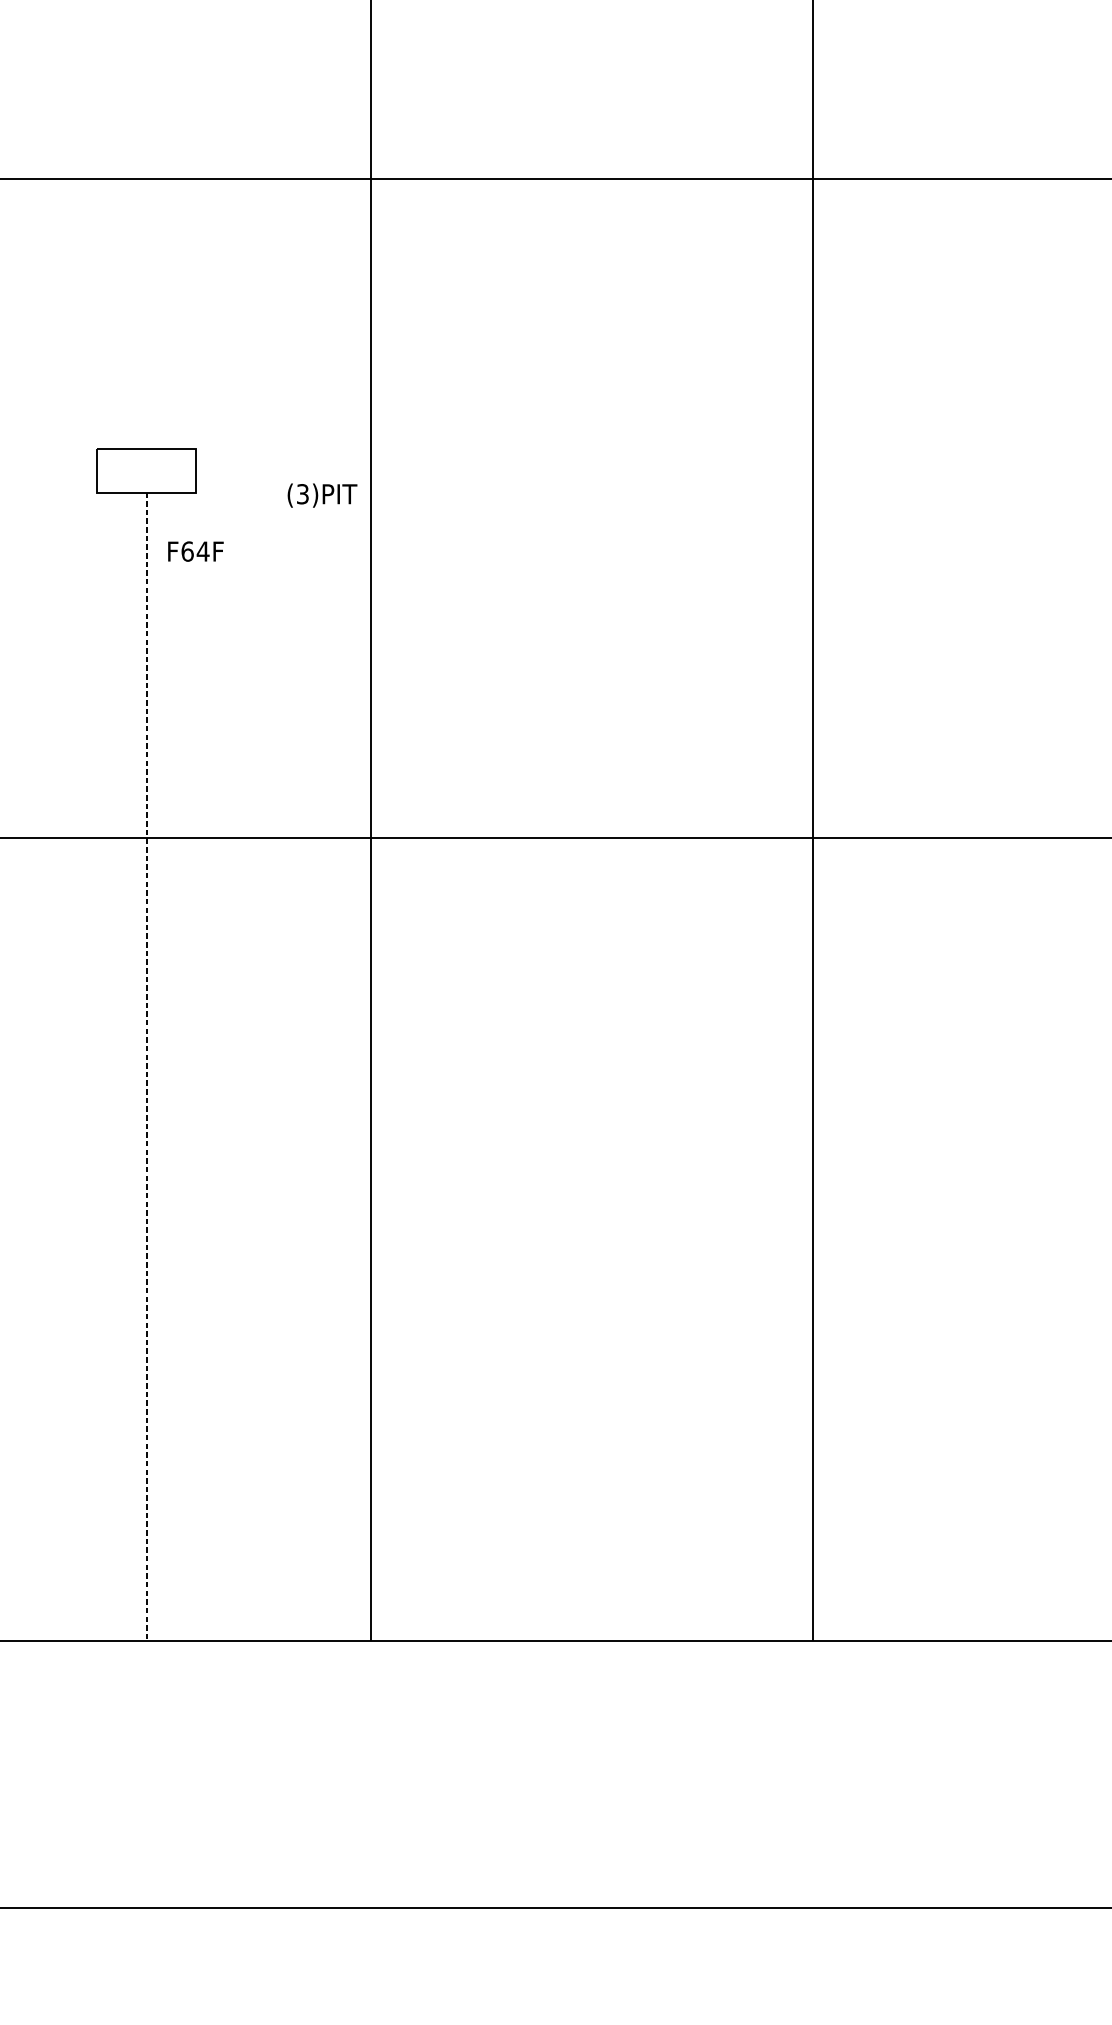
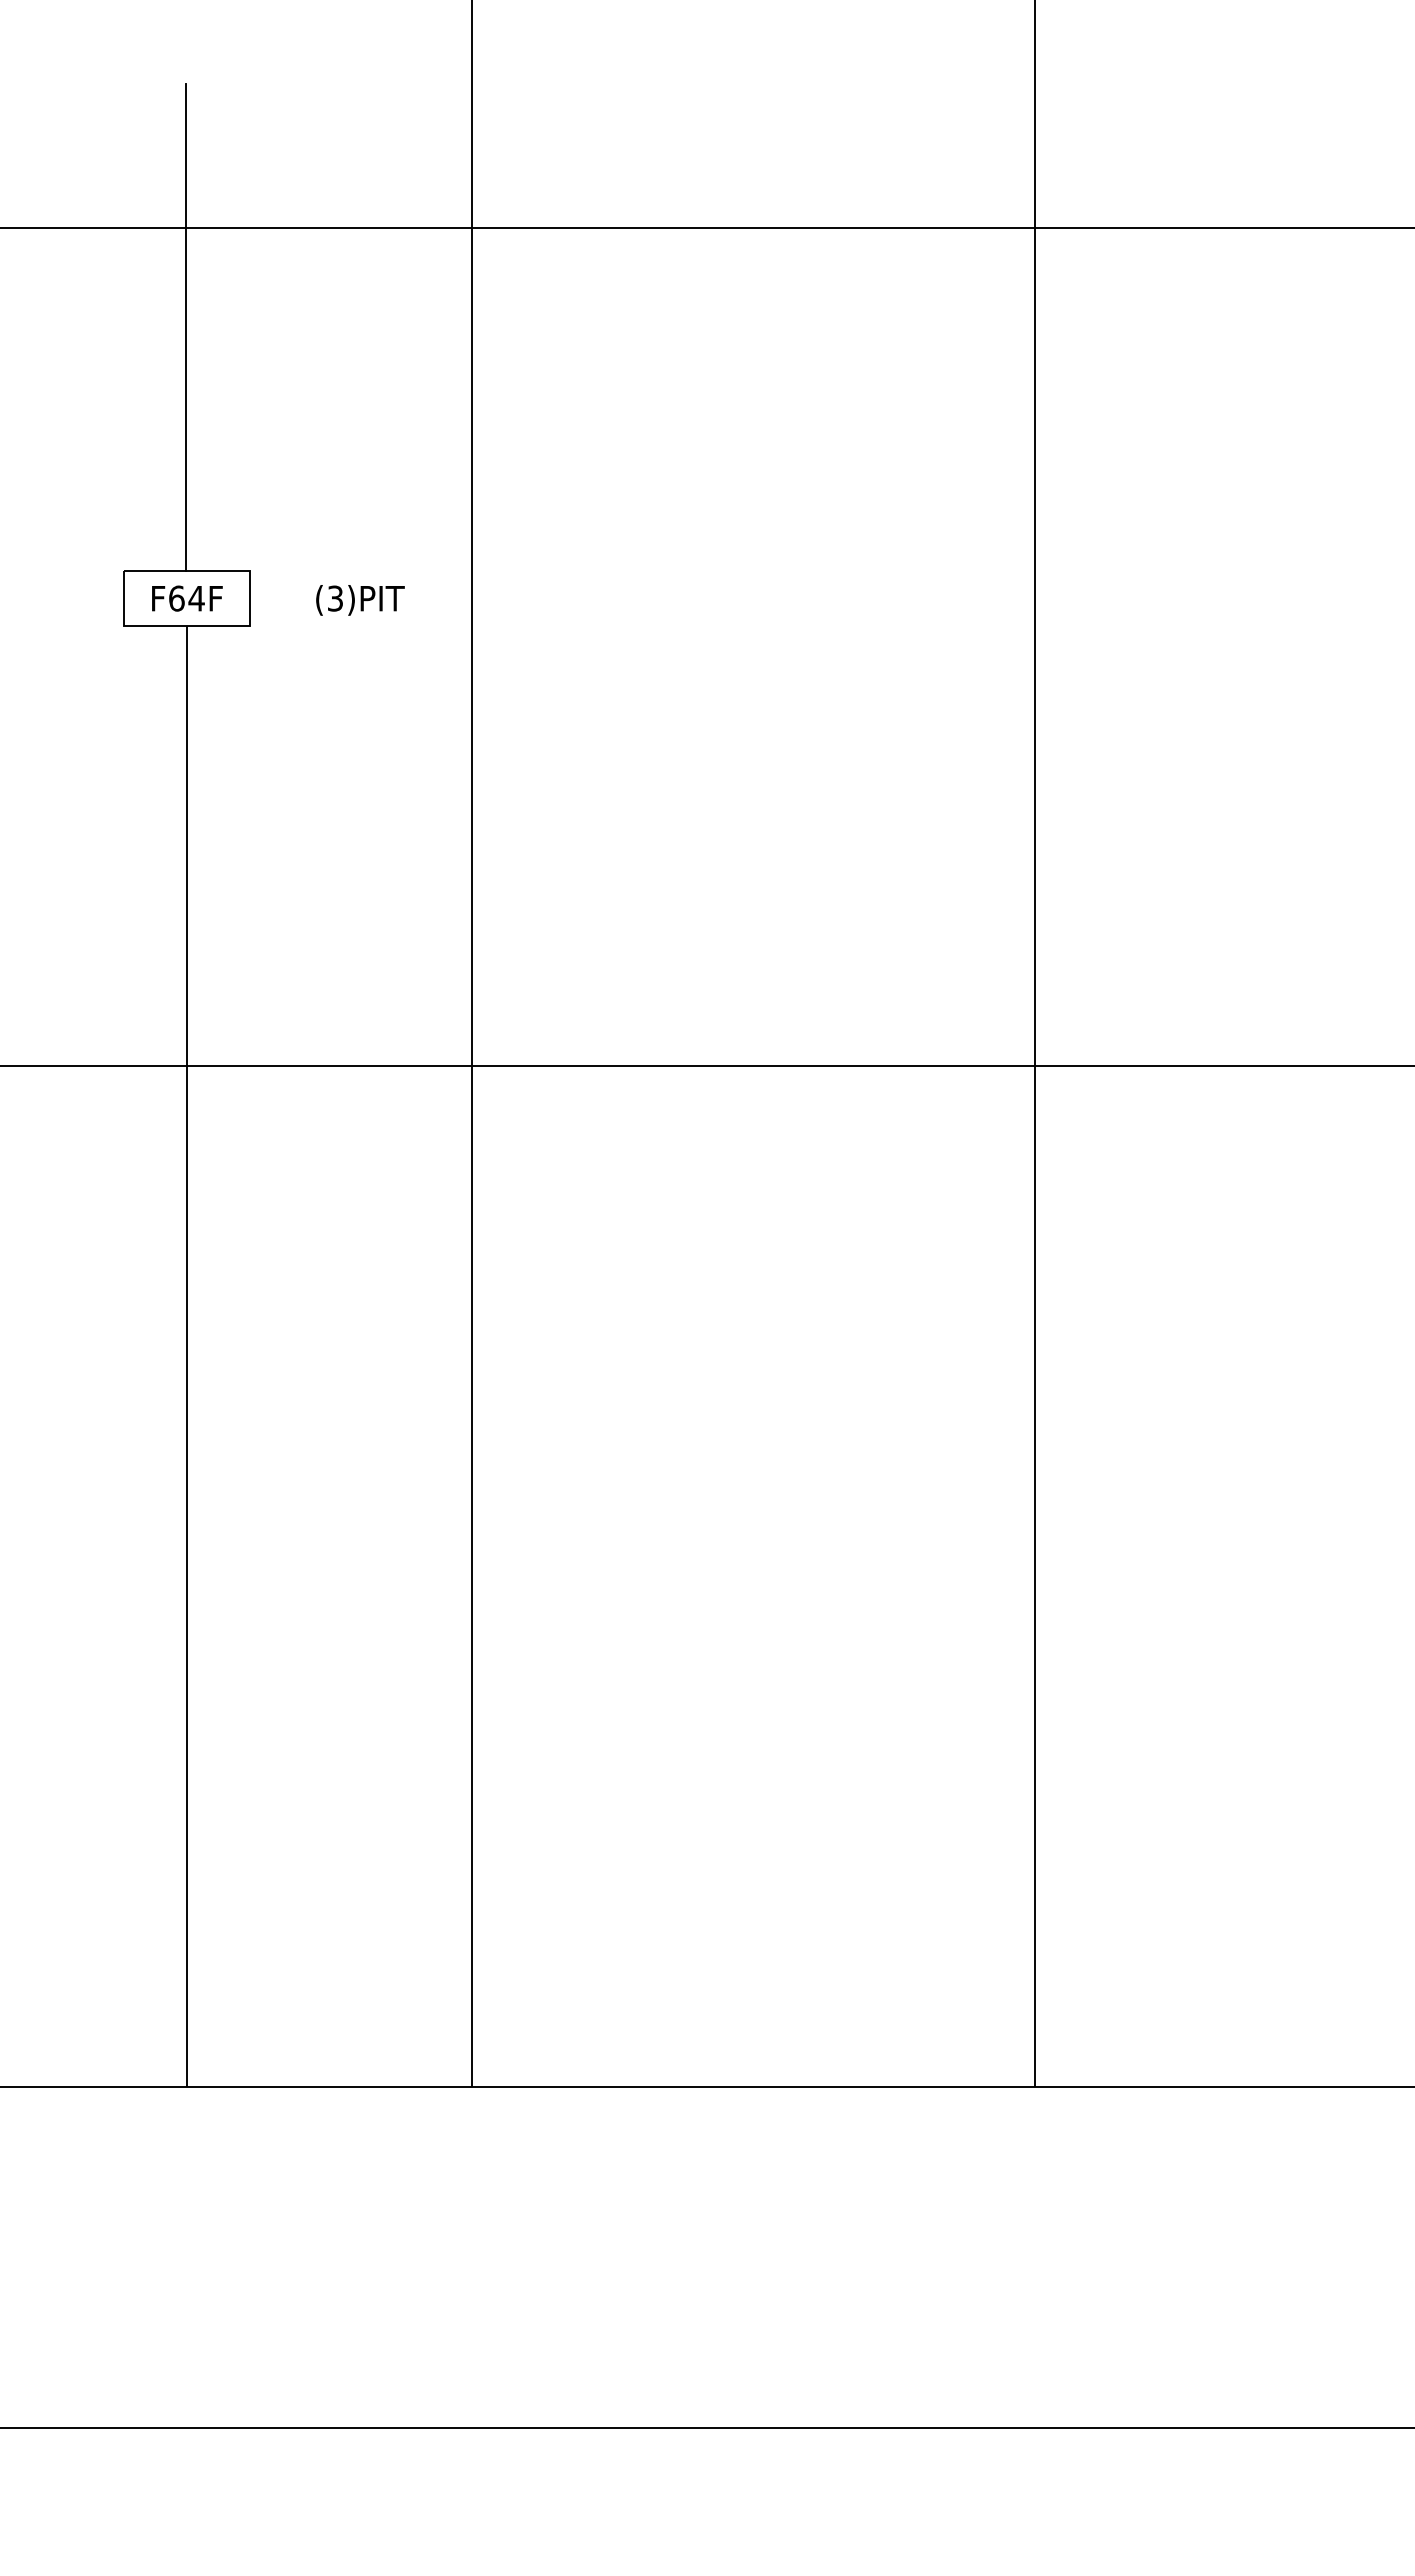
line: (146, 256) -> (186, 326), added
text: (322, 495) -> (360, 600), moved
text: (196, 551) -> (187, 598), moved
line: (146, 1067) -> (186, 1357), dashed -> solid

